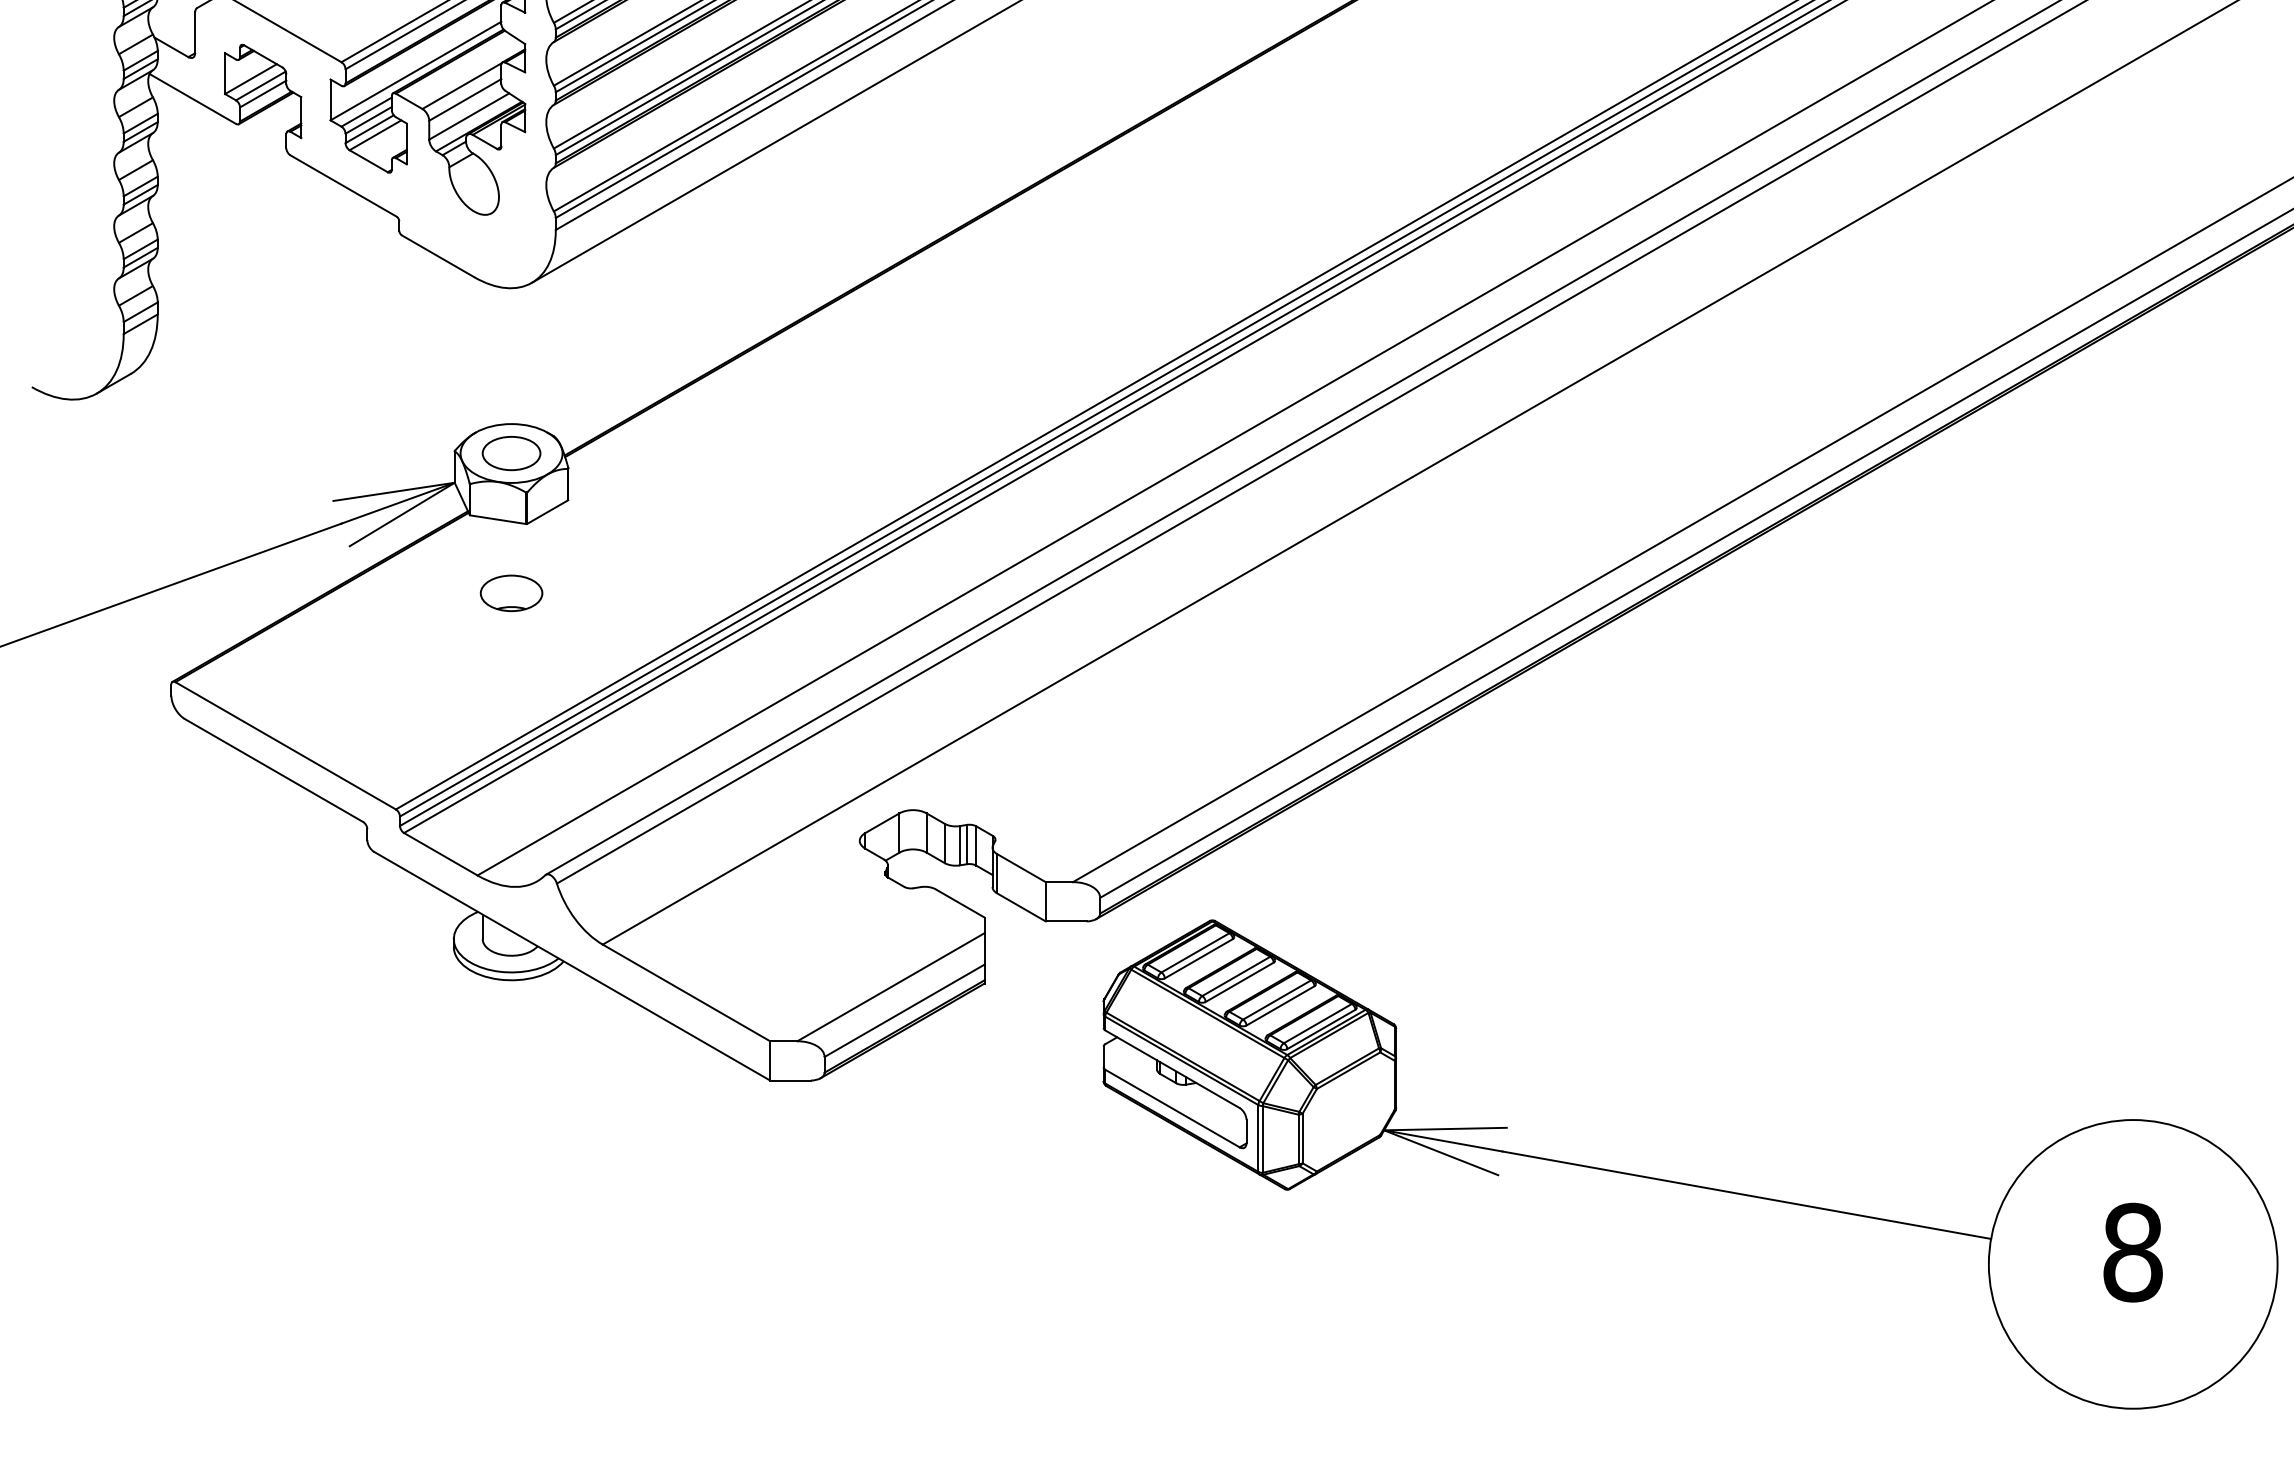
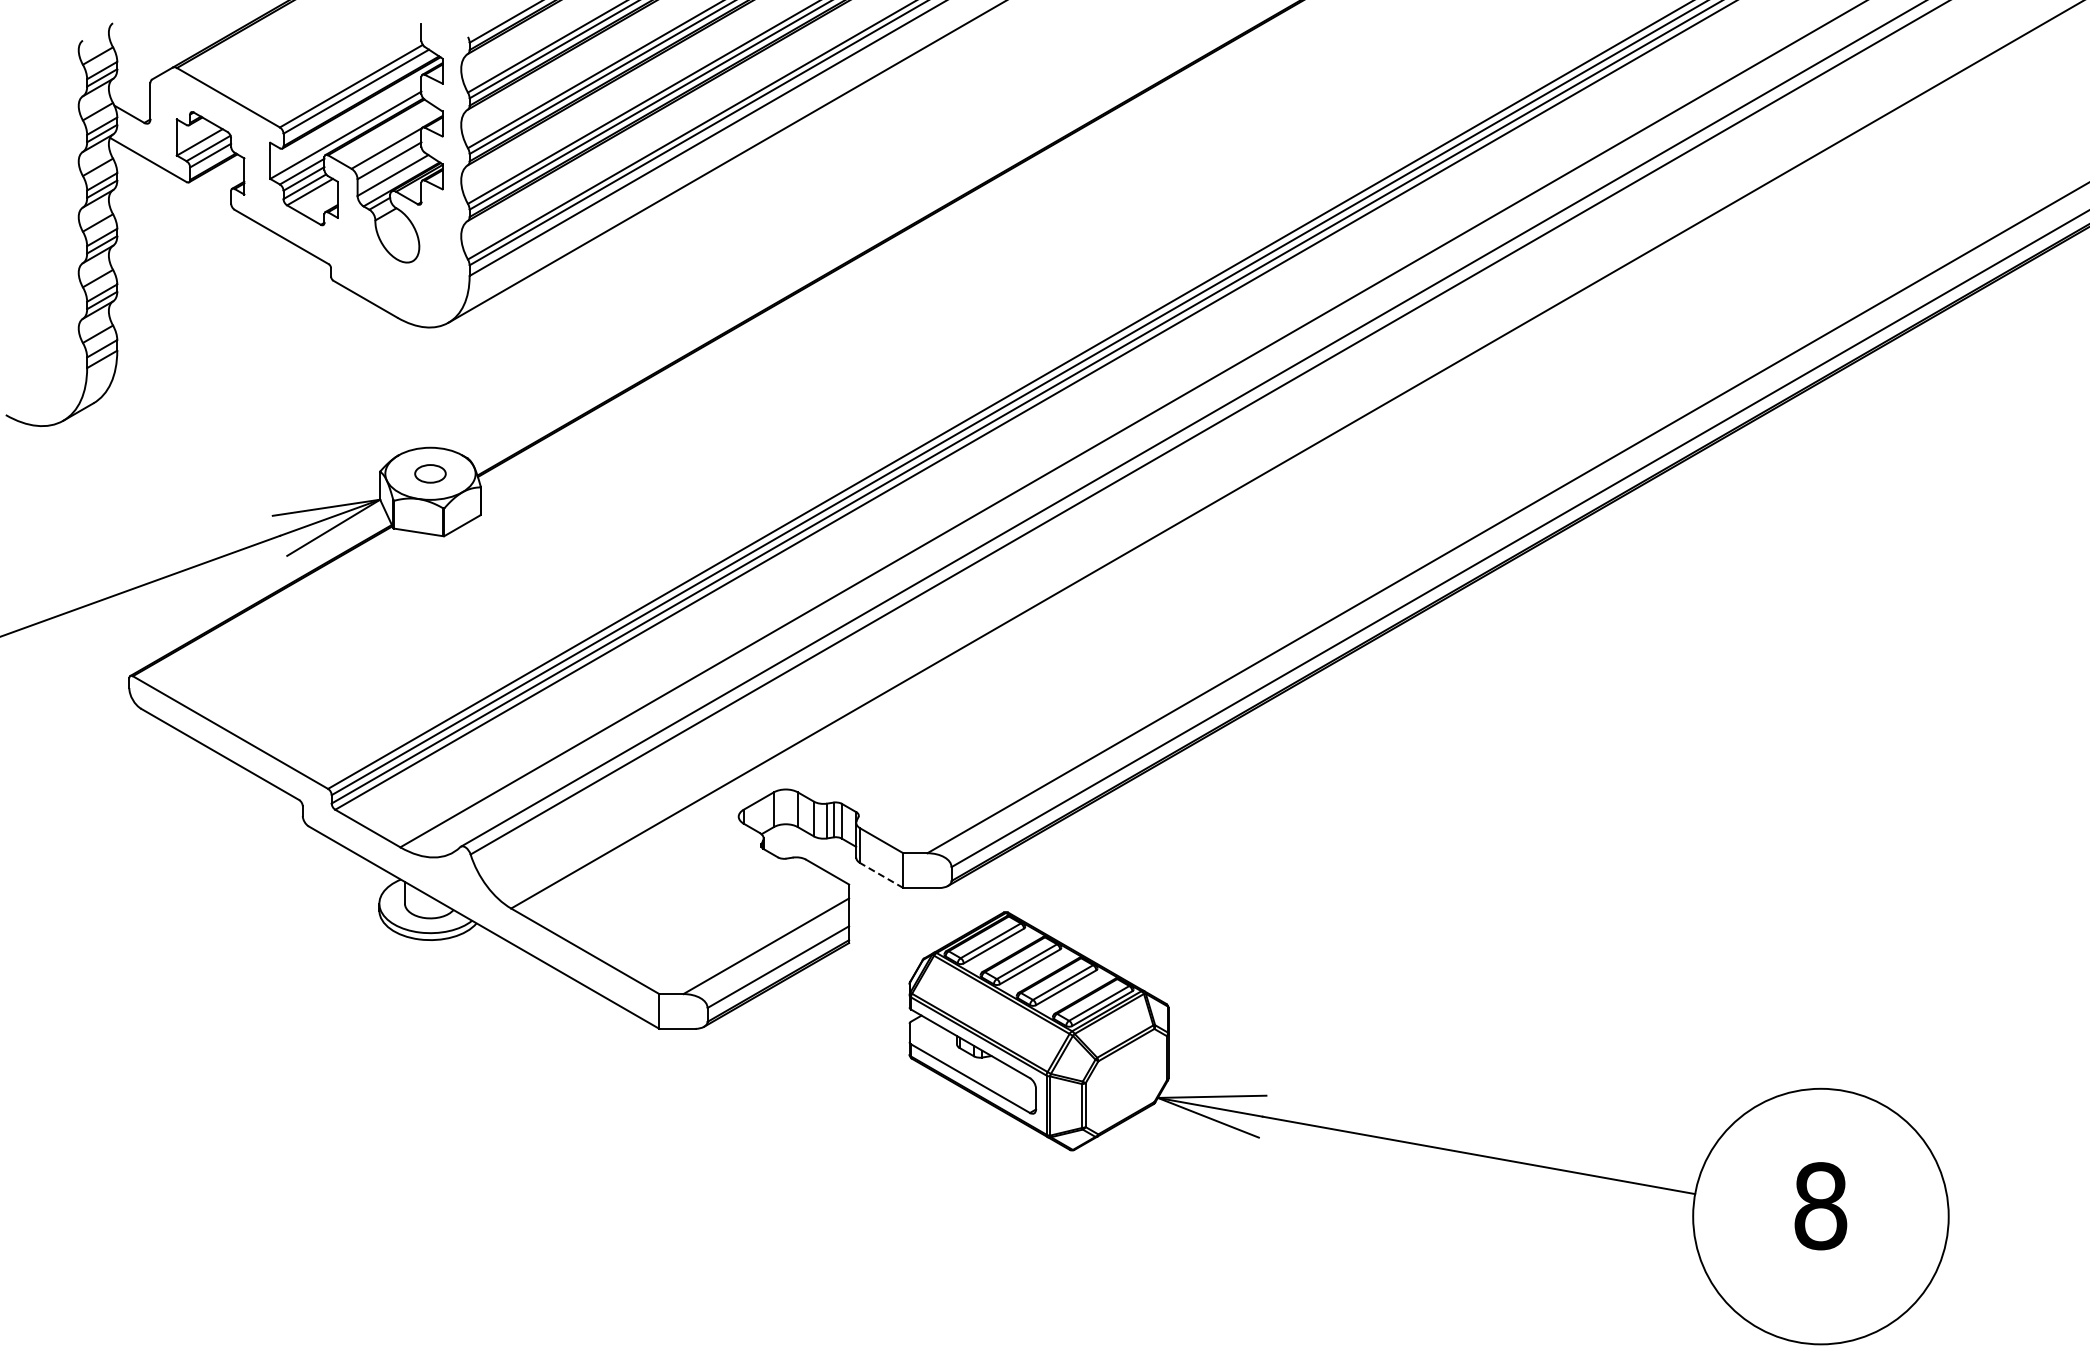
part: (511, 453) -> (430, 473), size x0.6
part: (511, 593) -> (430, 597), removed
line: (1021, 907) -> (881, 875), solid -> dashed
part: (1686, 1182) -> (1425, 1144), moved

